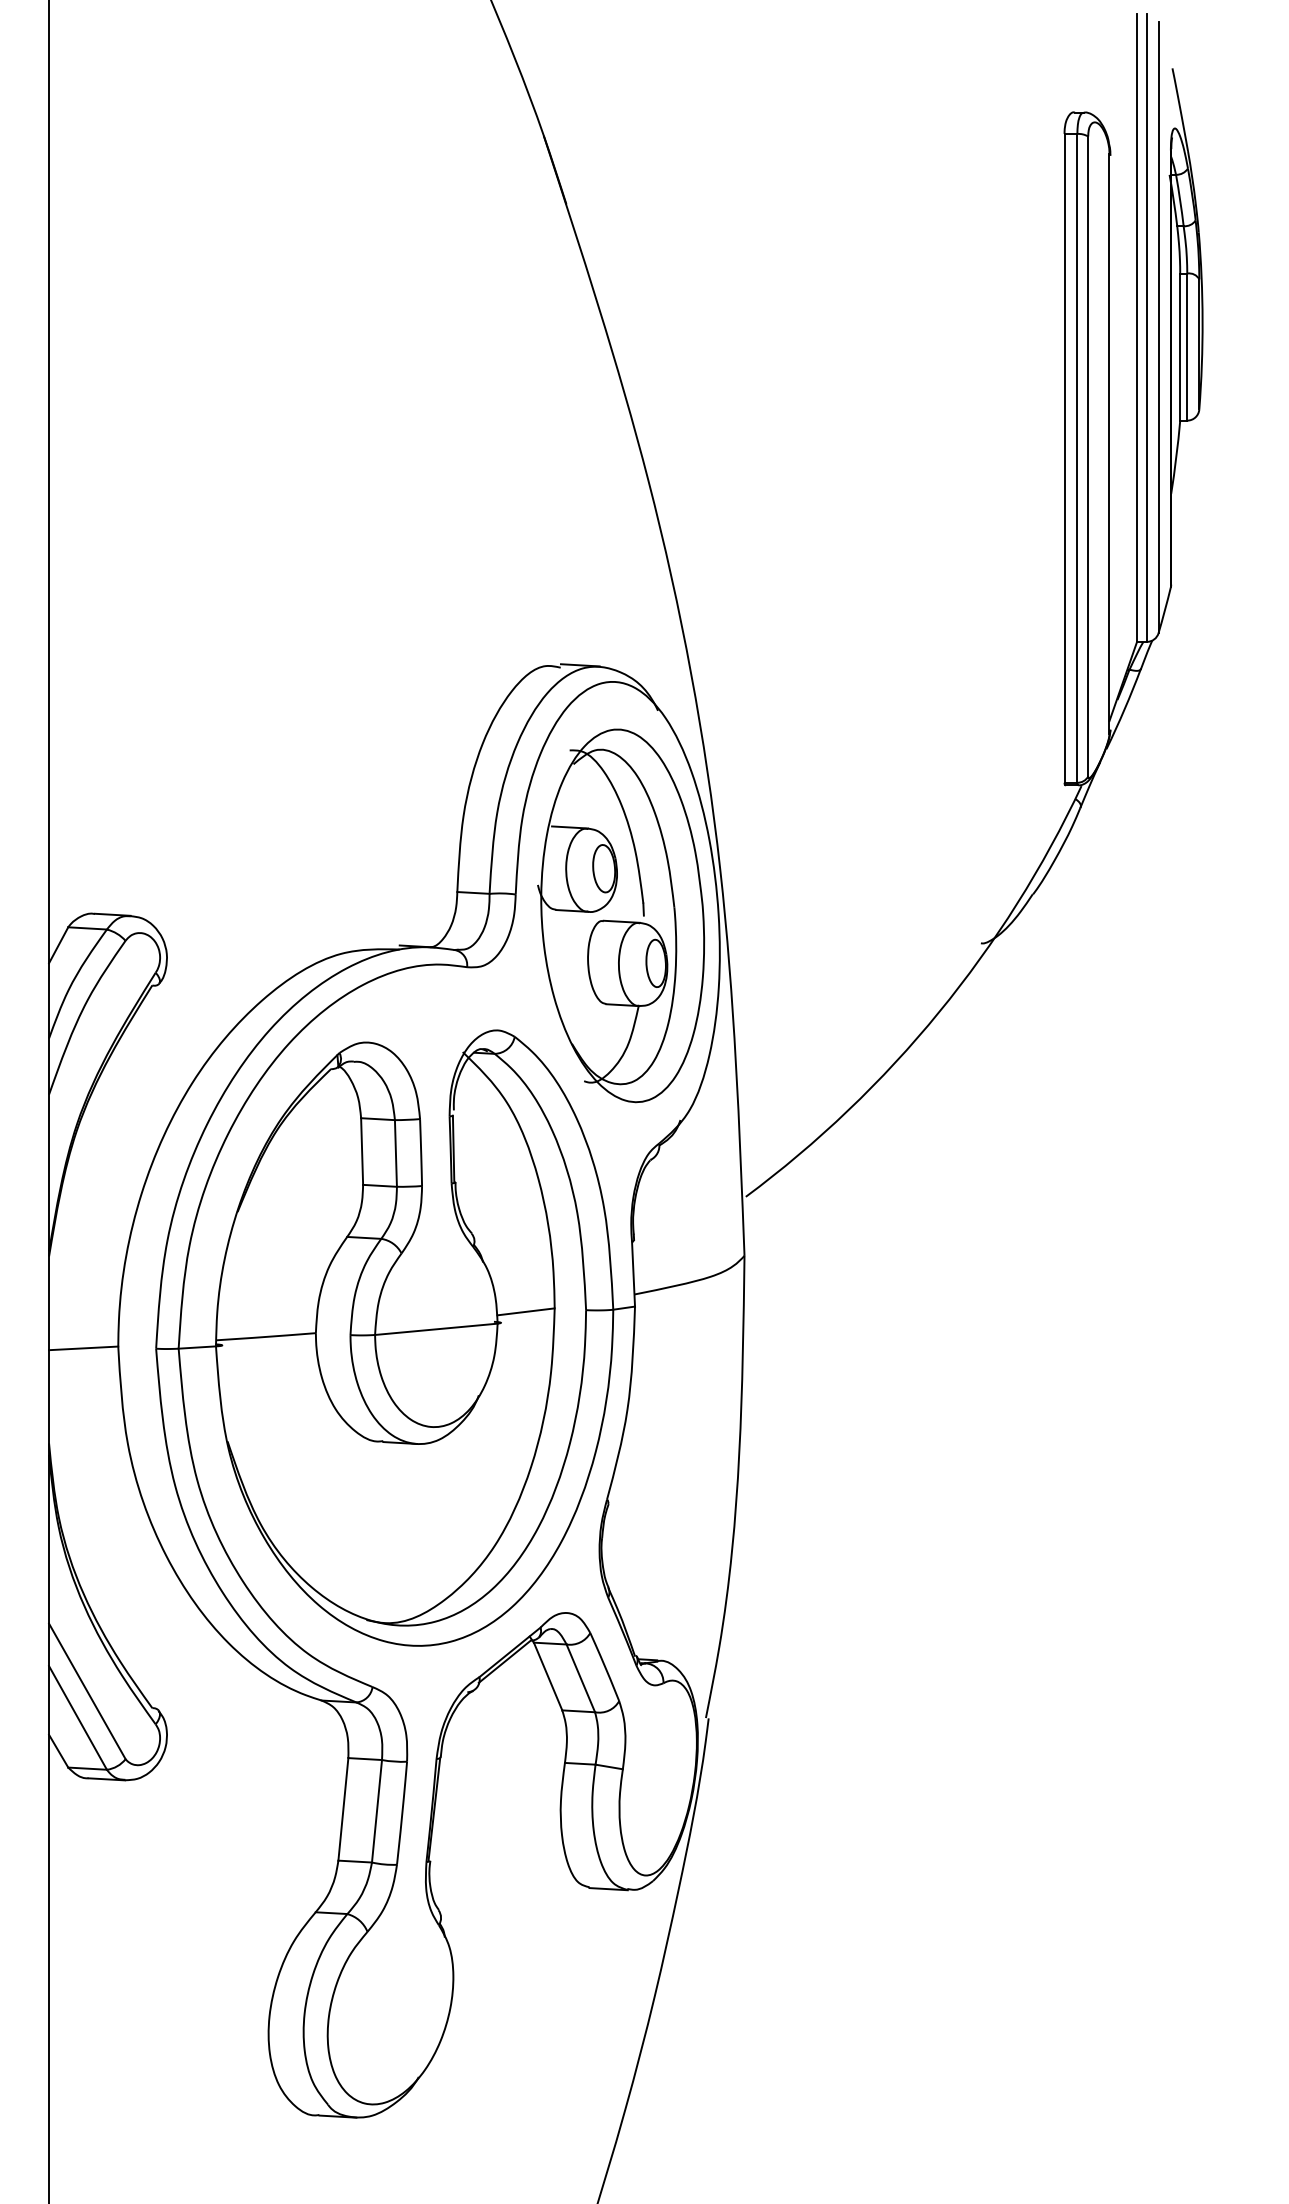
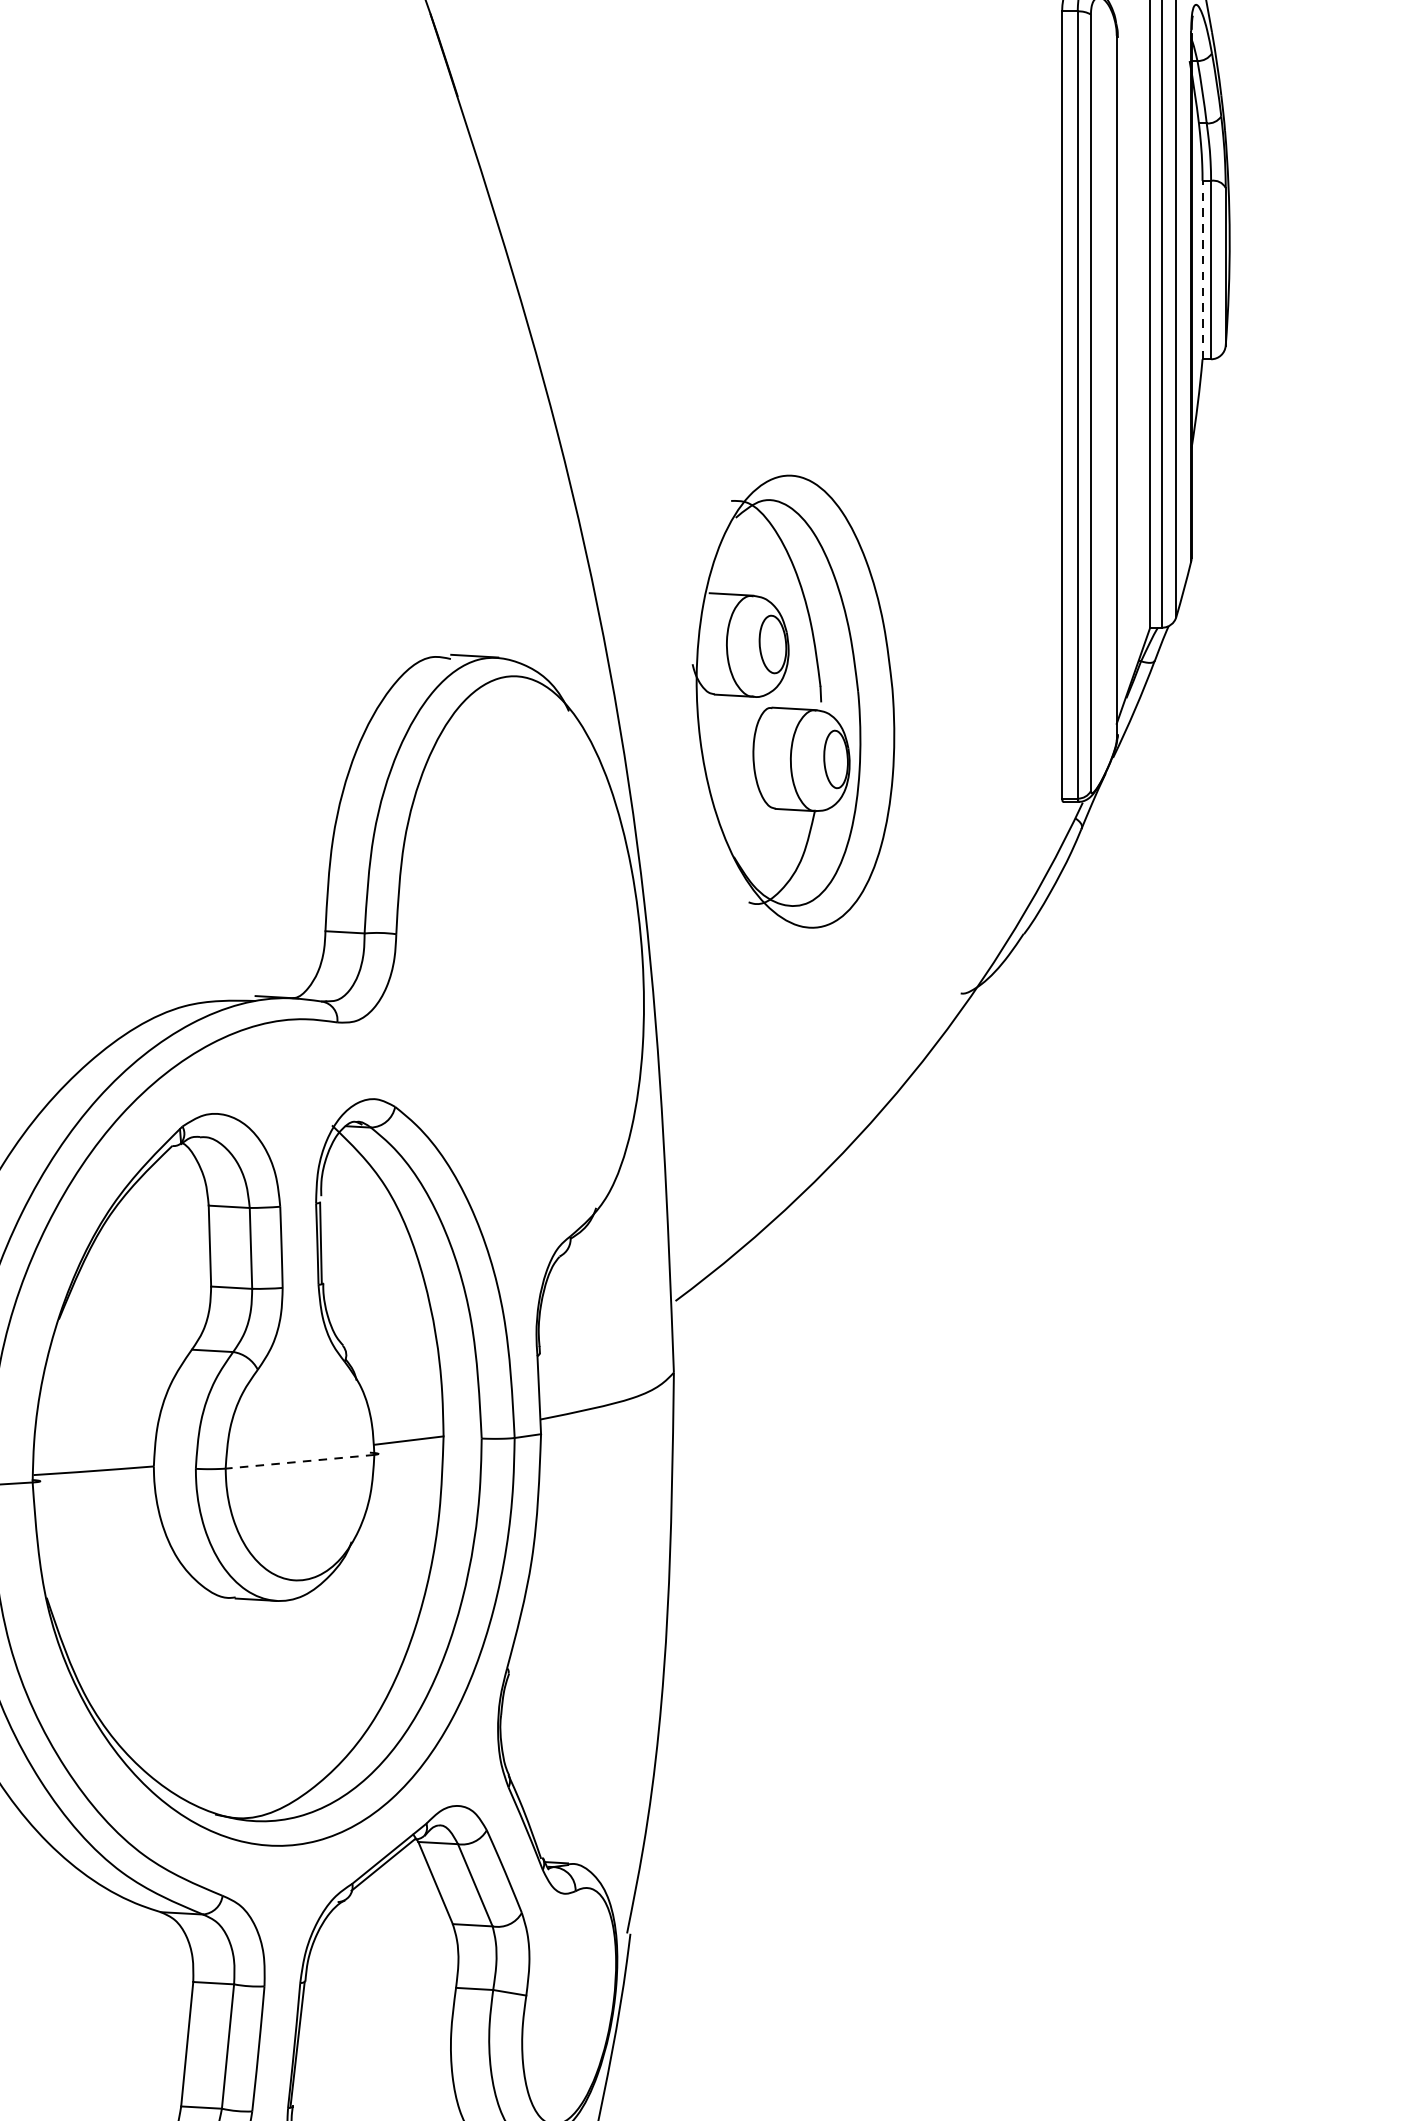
line: (1180, 347) -> (1202, 270), solid -> dashed
part: (620, 915) -> (792, 701), moved
line: (436, 1329) -> (300, 1462), solid -> dashed

